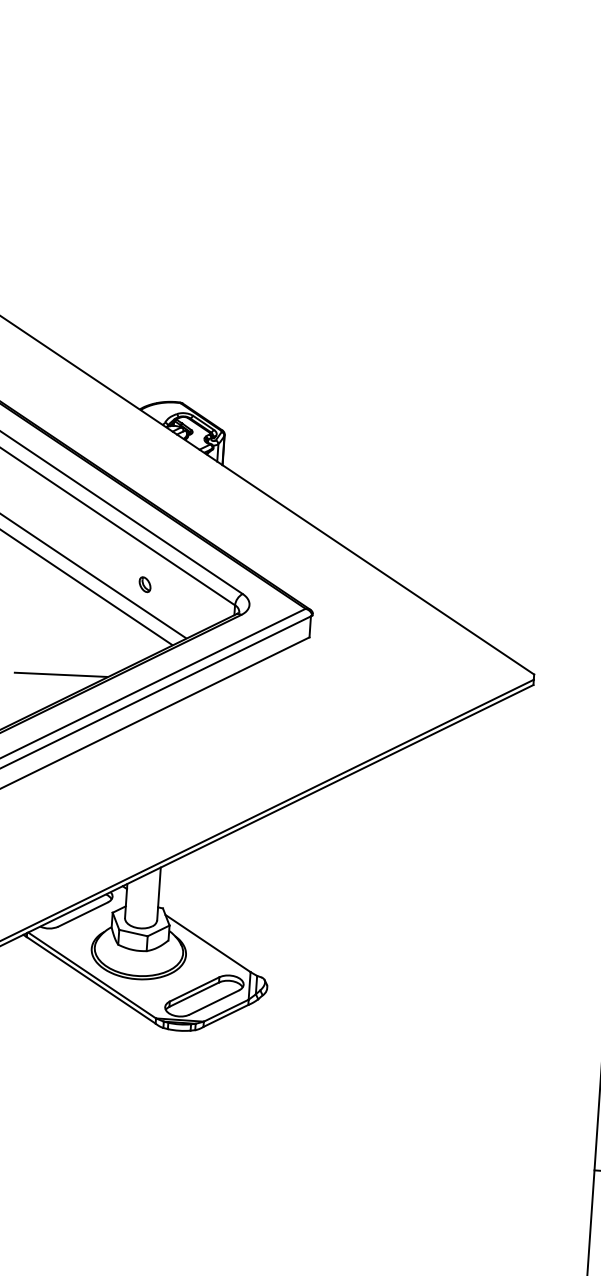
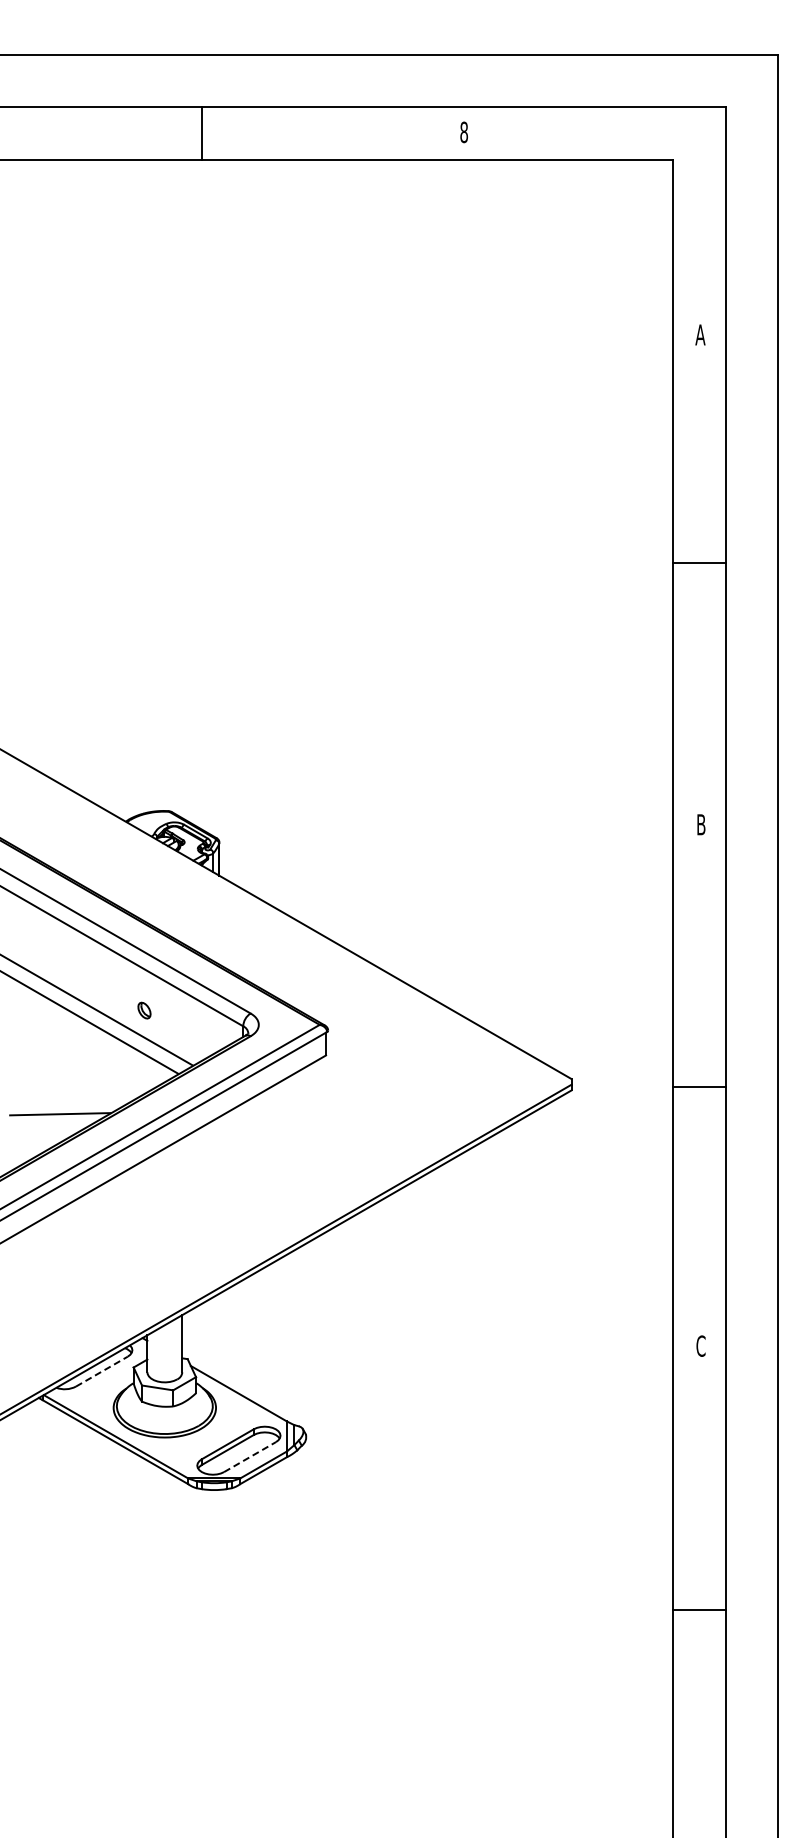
line: (82, 914) -> (101, 1371), solid -> dashed
line: (214, 1002) -> (250, 1457), solid -> dashed

